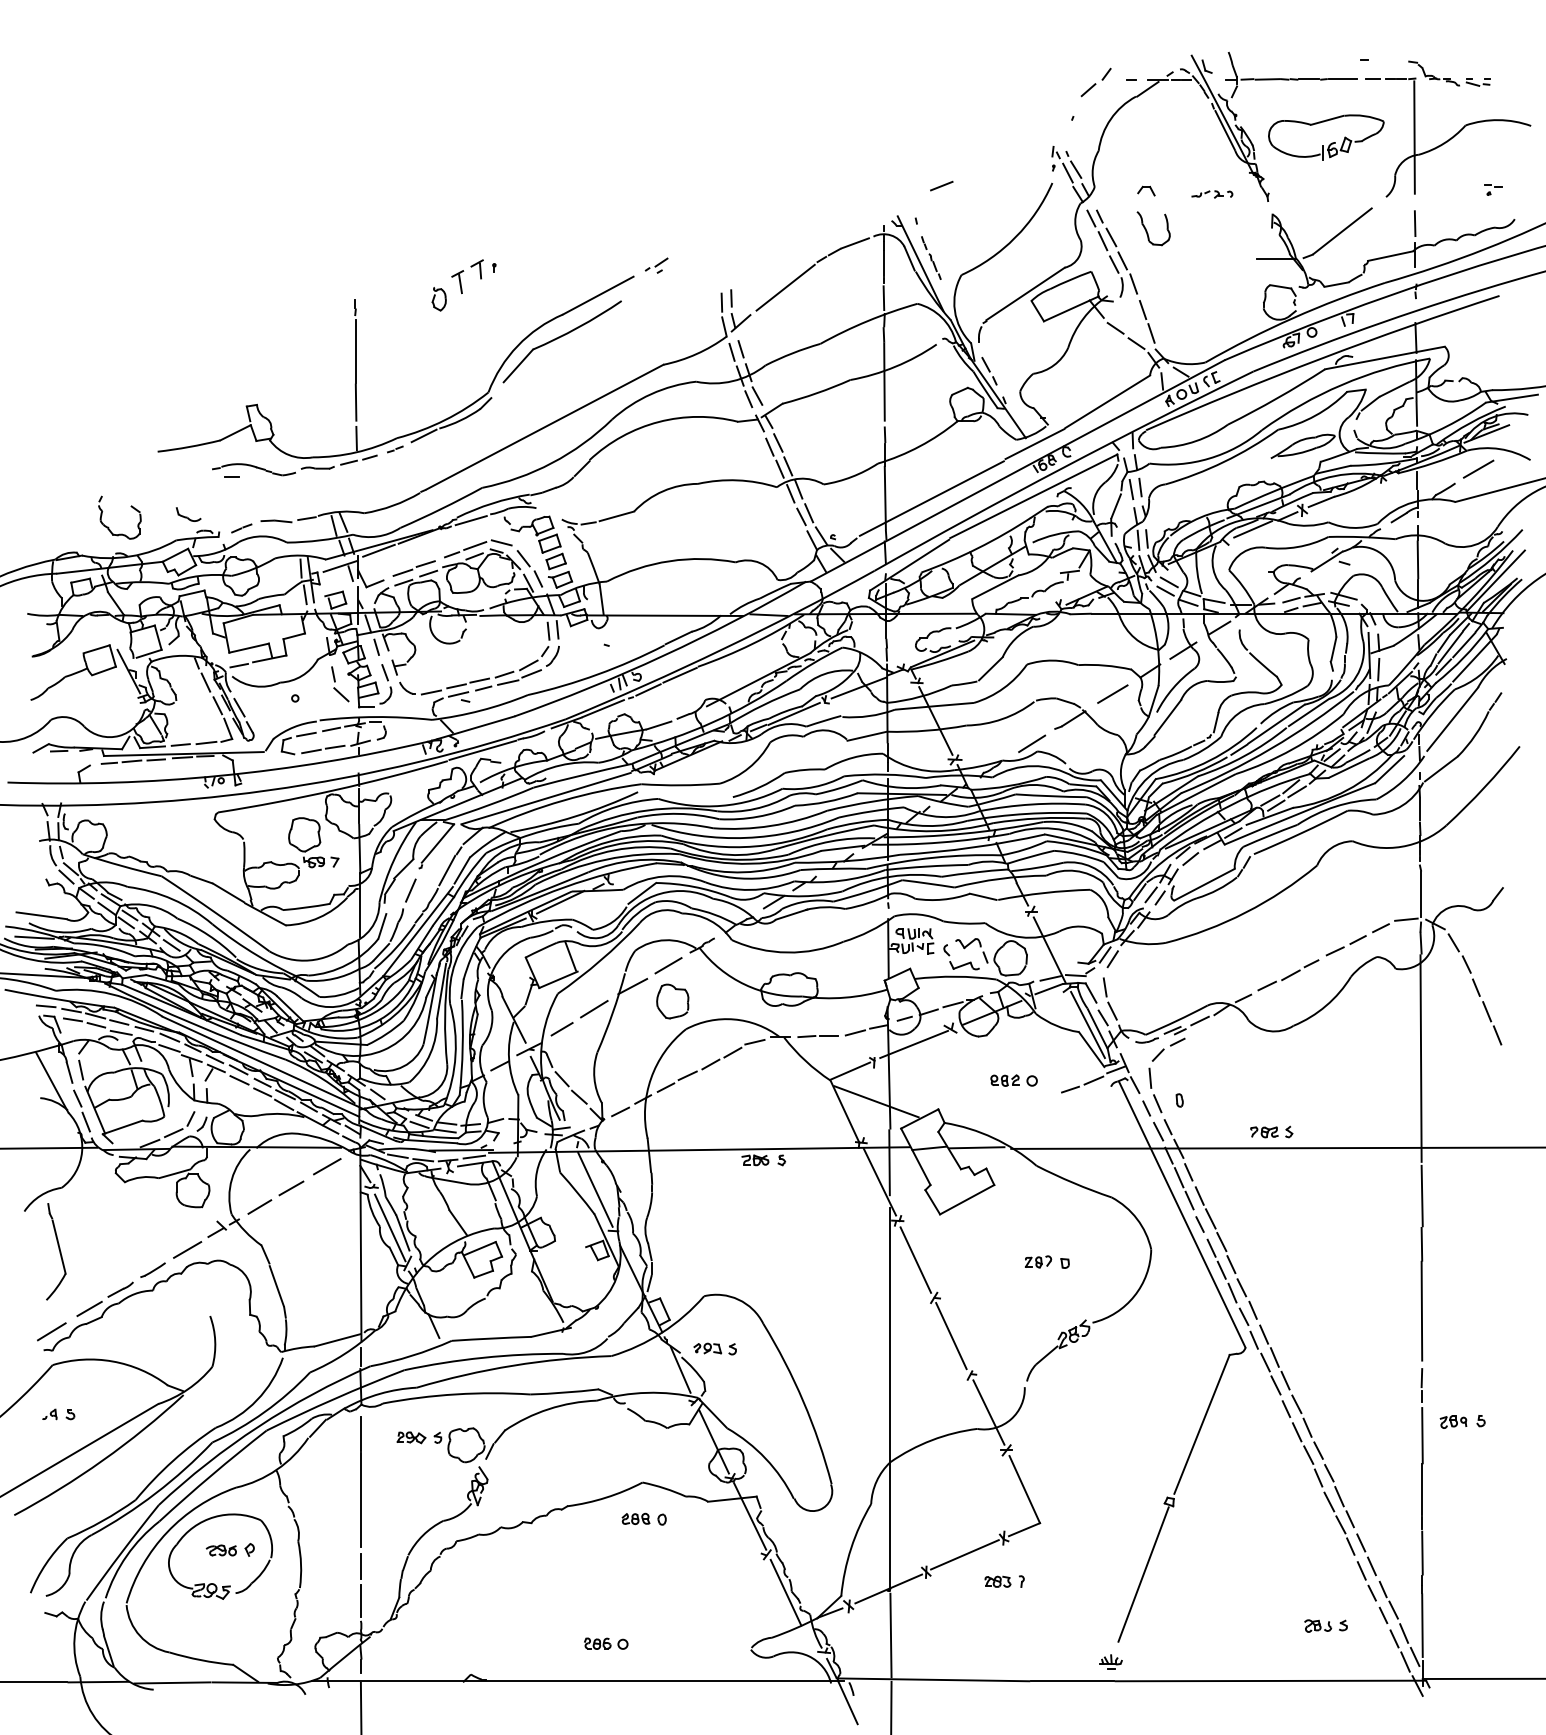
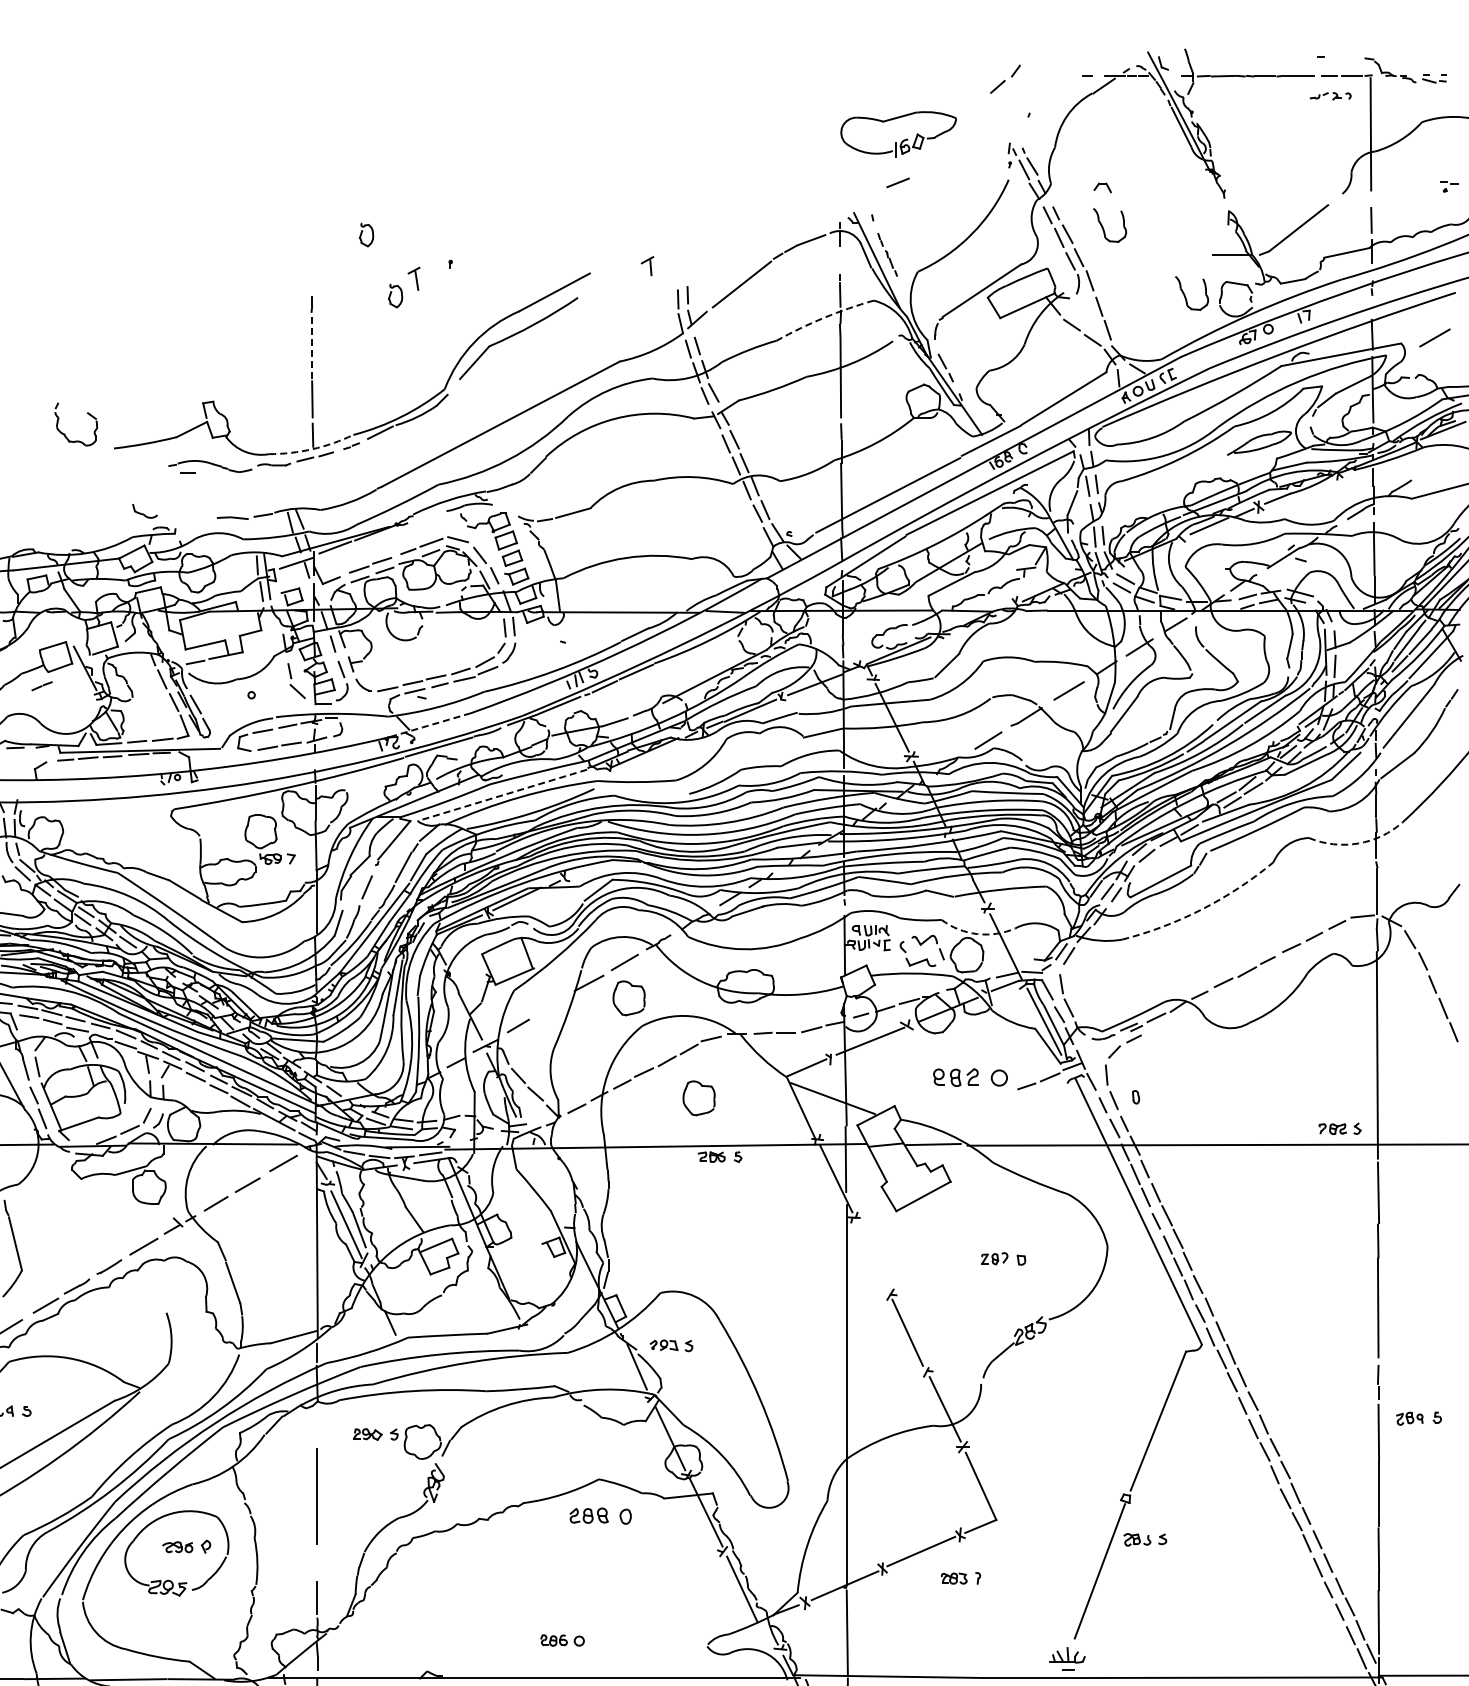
part: (1095, 82) -> (1004, 79), moved
part: (1330, 143) -> (902, 140), moved
part: (1212, 194) -> (1330, 96), moved
part: (409, 238) -> (365, 235), added
line: (883, 263) -> (839, 260), removed
part: (656, 265) -> (612, 262), removed
part: (476, 269) -> (646, 266), moved
part: (1229, 298) -> (1185, 295), added
arc: (867, 321) -> (823, 318), solid -> dashed
line: (355, 351) -> (311, 348), solid -> dashed
arc: (356, 452) -> (312, 449), solid -> dashed
line: (1478, 468) -> (1434, 337), moved
line: (470, 520) -> (426, 517), removed
part: (109, 527) -> (65, 434), moved
line: (241, 528) -> (41, 686), moved
line: (475, 727) -> (431, 724), solid -> dashed
line: (545, 798) -> (501, 795), solid -> dashed
arc: (1401, 846) -> (1357, 843), solid -> dashed
arc: (1245, 912) -> (1201, 909), solid -> dashed
arc: (1021, 937) -> (977, 934), solid -> dashed
line: (594, 1009) -> (550, 1006), removed
part: (1013, 1080) -> (969, 1077), size x1.6
part: (742, 1101) -> (698, 1098), added
part: (1271, 1131) -> (1339, 1128), moved
line: (595, 1189) -> (551, 1186), removed
line: (915, 1259) -> (871, 1256), removed
line: (360, 1433) -> (316, 1430), removed
part: (643, 1518) -> (599, 1515), size x1.4
line: (360, 1566) -> (316, 1563), removed
part: (1325, 1625) -> (1144, 1539), moved
part: (1110, 1661) -> (1066, 1658), size x1.6

